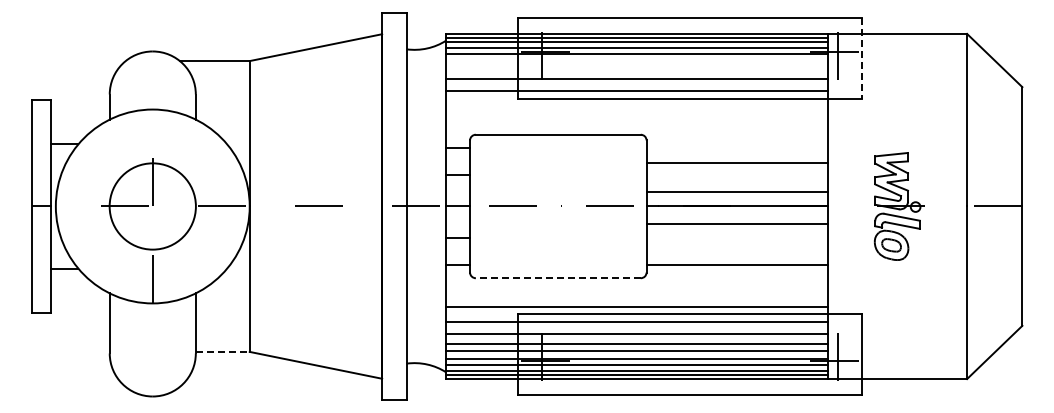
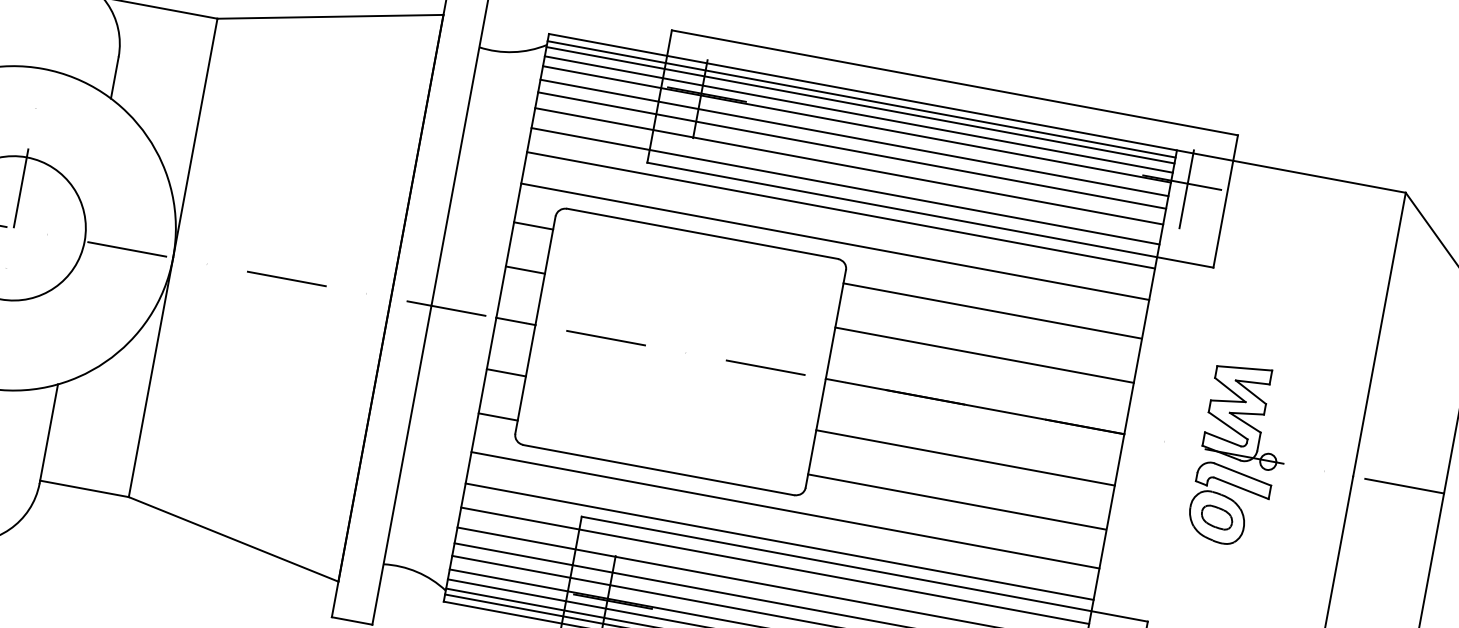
line: (862, 59) -> (1225, 202), dashed -> solid
line: (637, 61) -> (855, 137), added
line: (637, 69) -> (852, 150), added
line: (637, 105) -> (841, 210), added
line: (637, 124) -> (835, 241), added
line: (736, 163) -> (991, 310), moved
line: (737, 192) -> (984, 355), moved
line: (737, 223) -> (966, 457), moved
line: (557, 278) -> (657, 470), dashed -> solid
line: (637, 288) -> (785, 511), added
line: (222, 351) -> (84, 488), dashed -> solid

